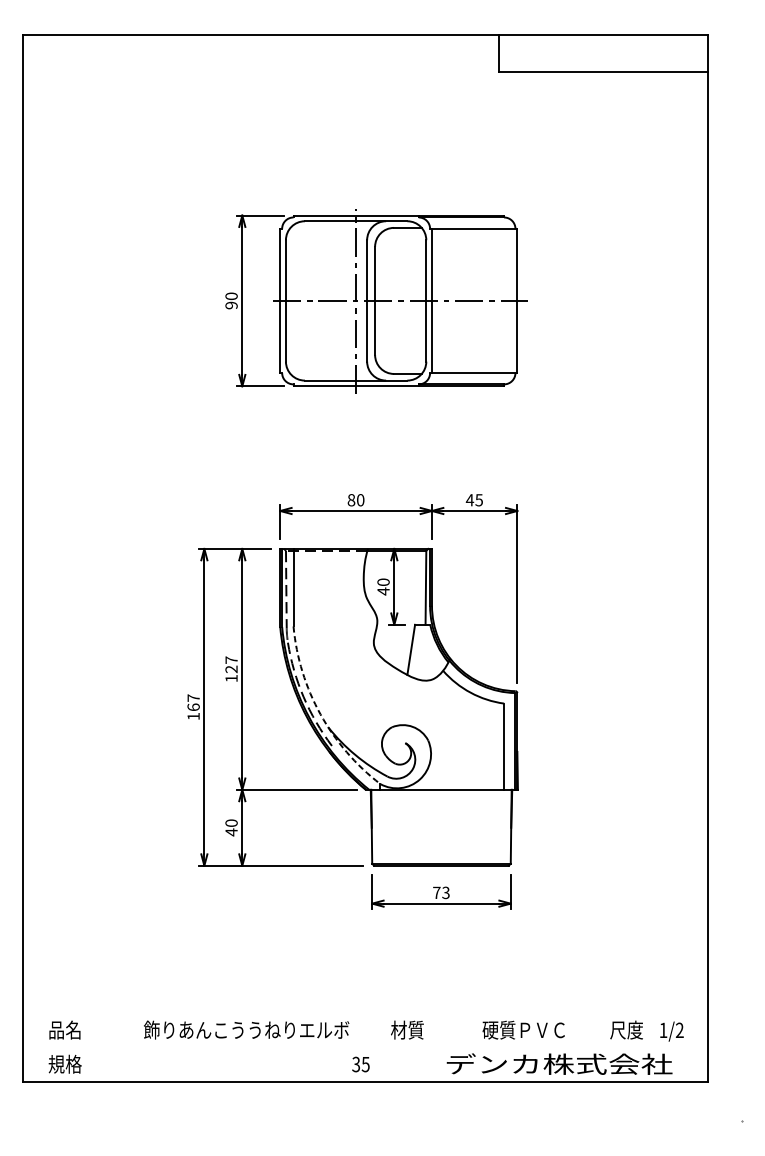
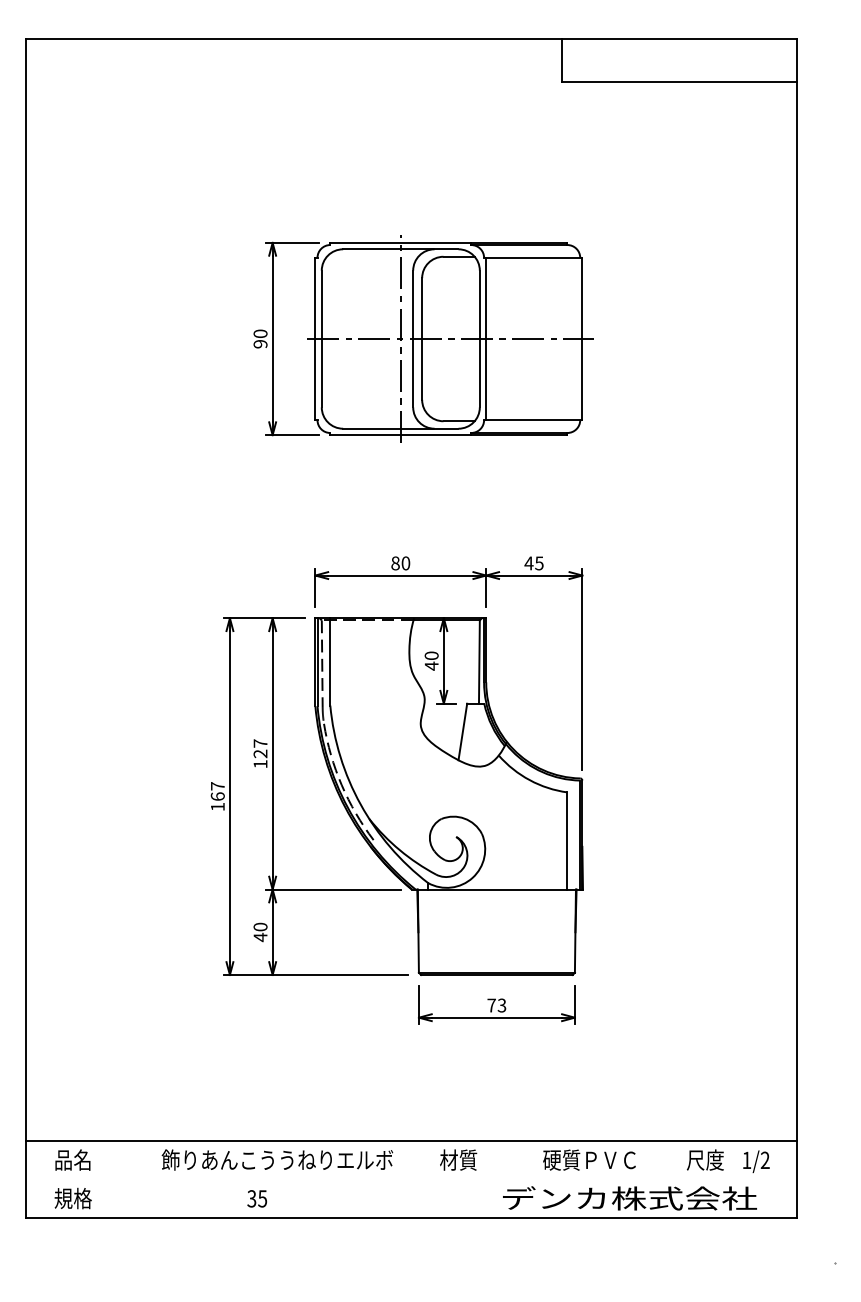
arc: (320, 714) -> (360, 804), dashed -> solid
line: (364, 1013) -> (410, 1141), added
text: (360, 1064) -> (256, 1198), moved

